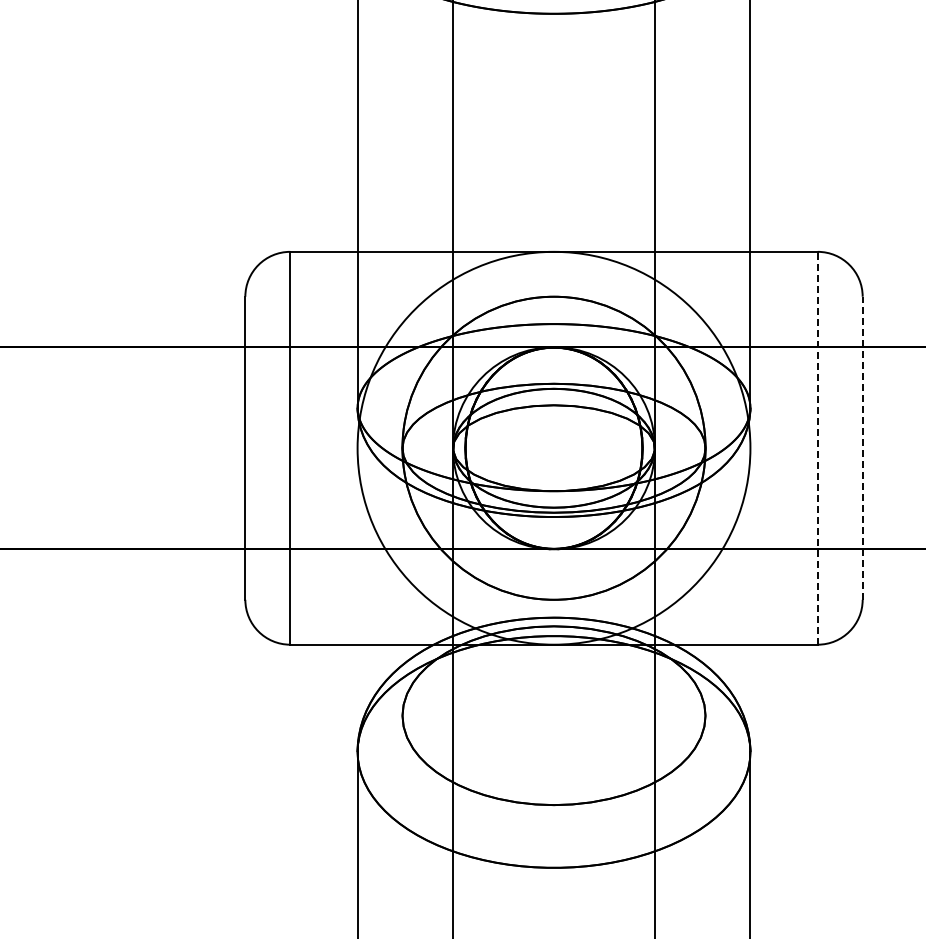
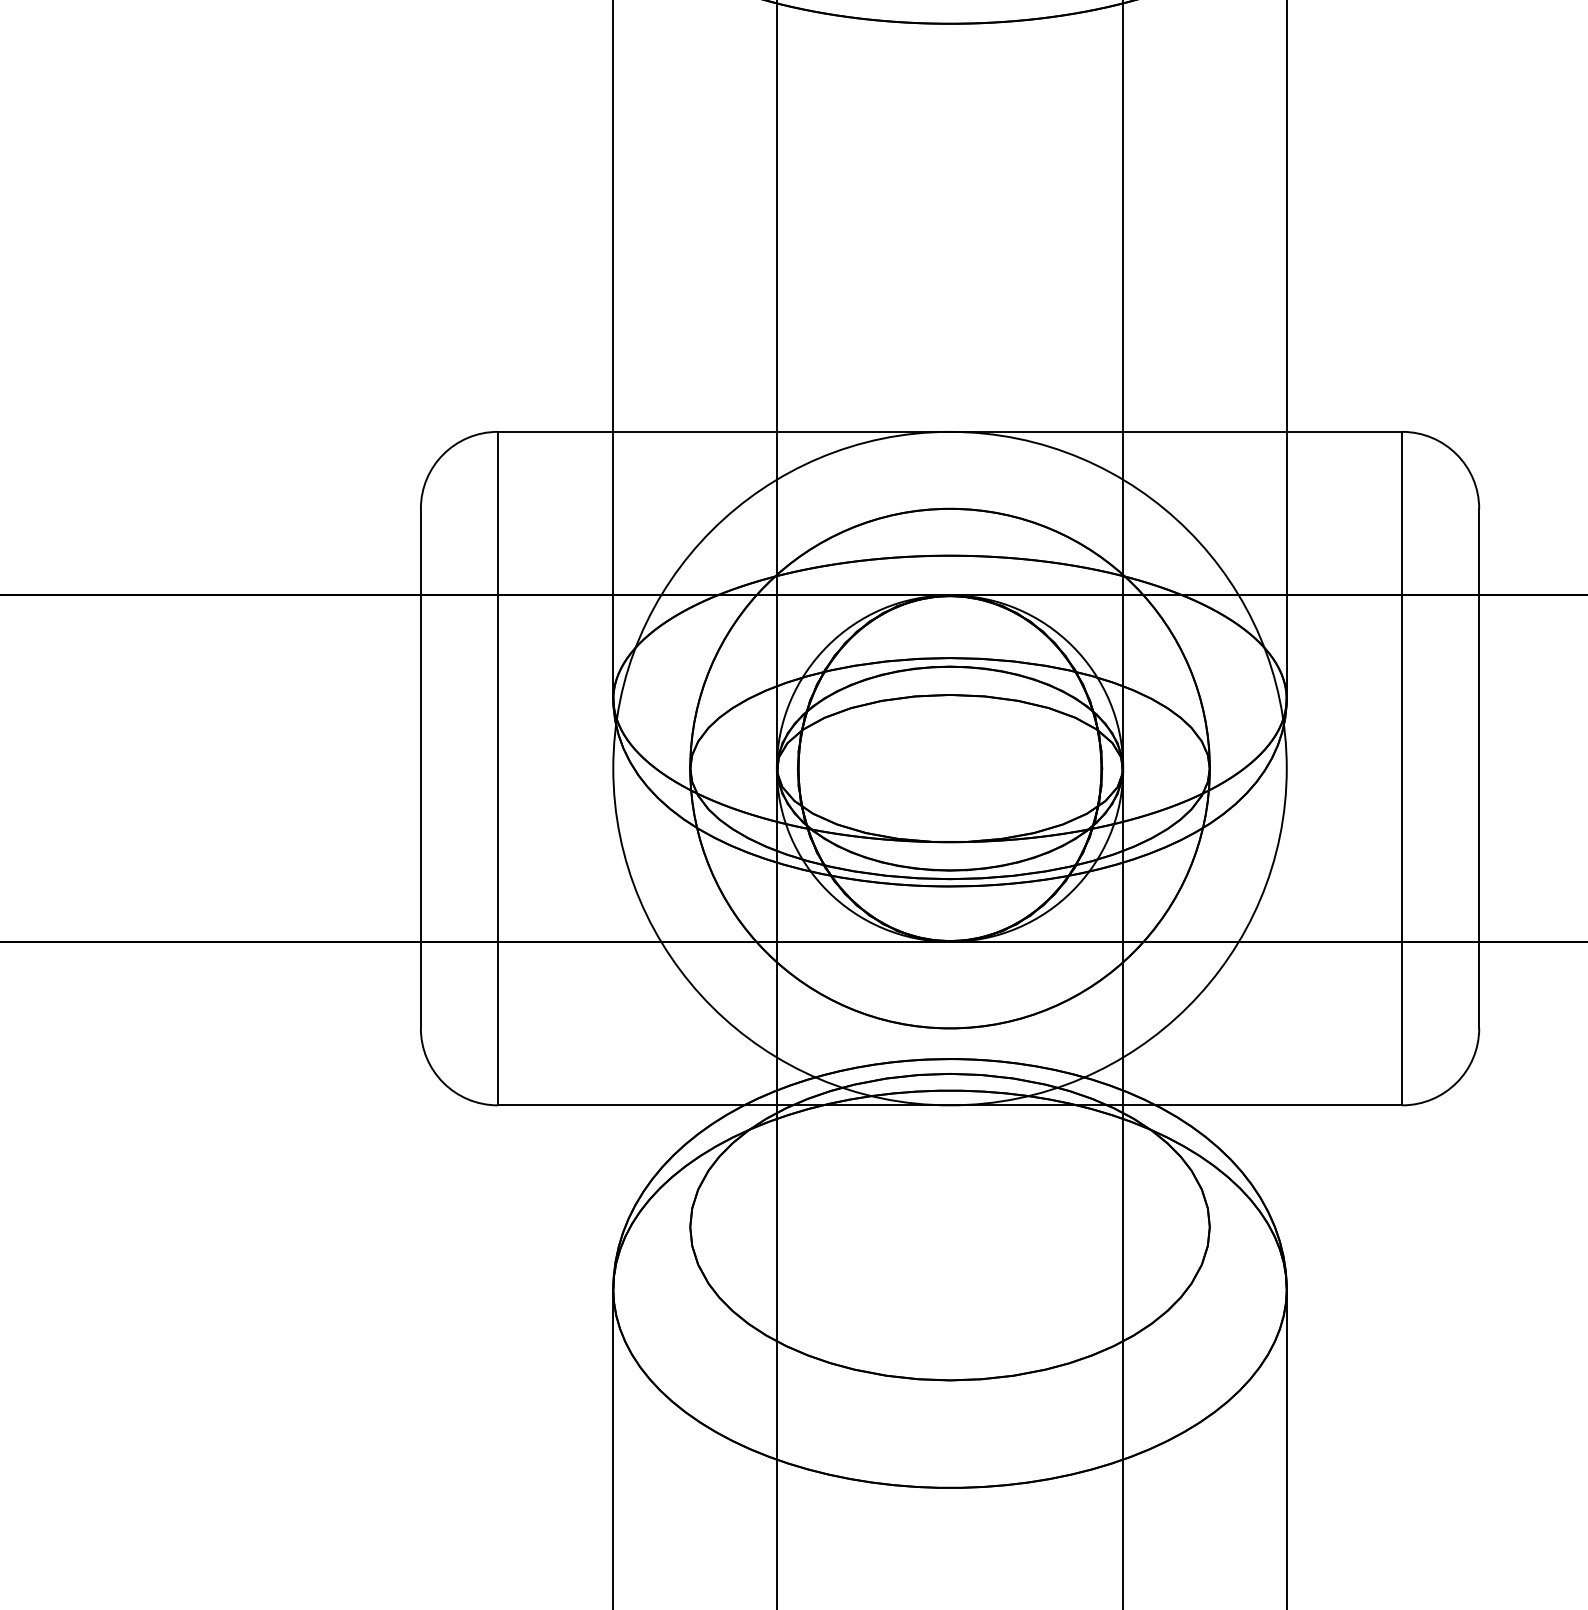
line: (817, 447) -> (1401, 767), dashed -> solid
line: (862, 448) -> (1478, 768), dashed -> solid

